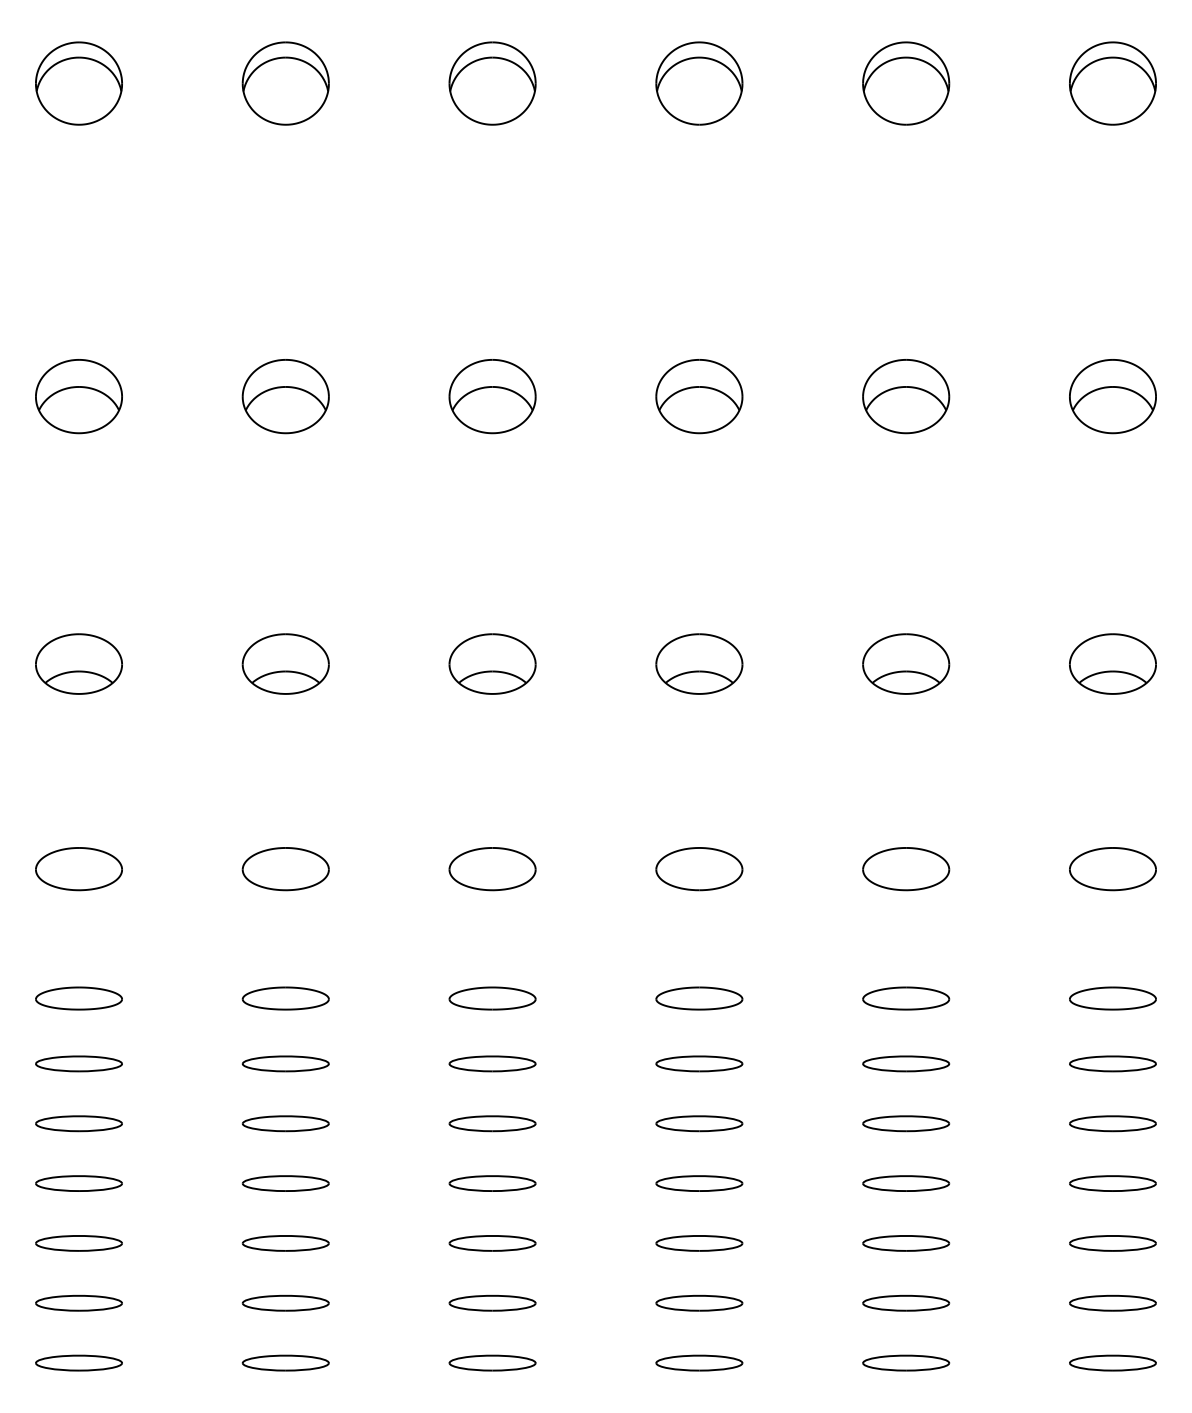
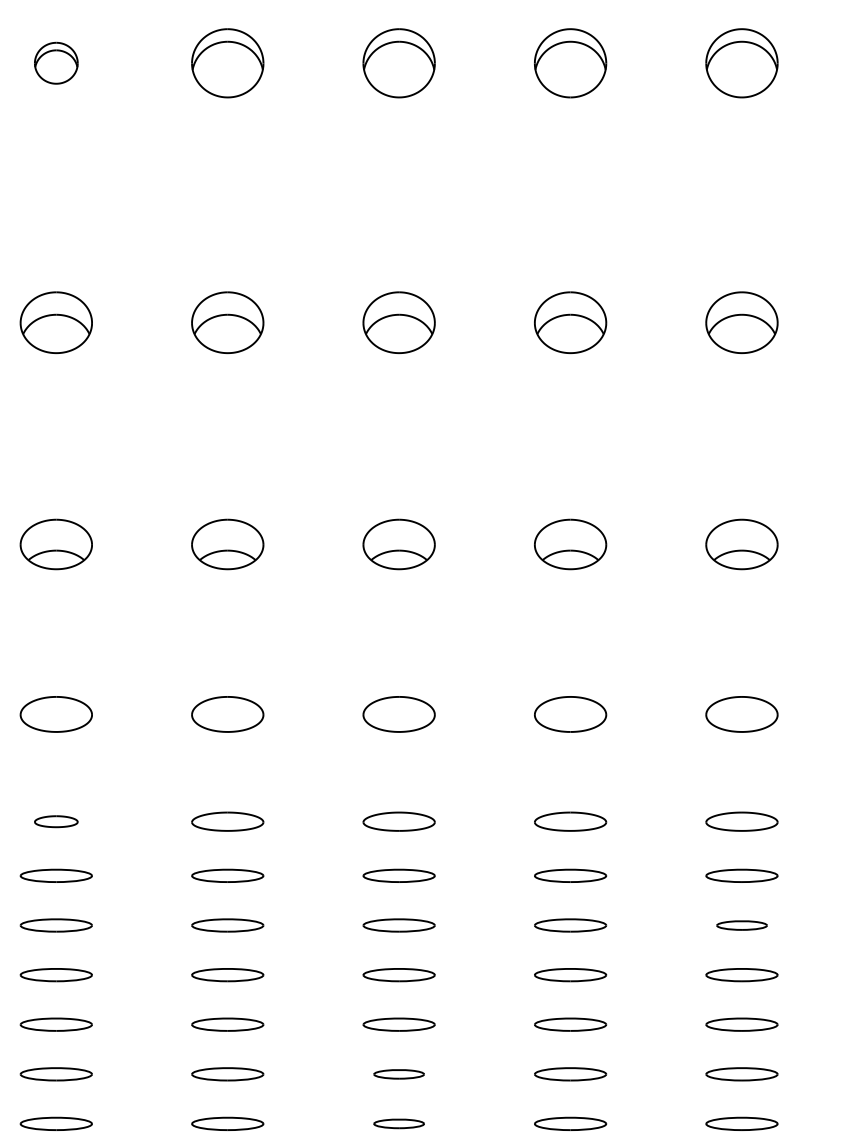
part: (78, 83) -> (55, 63), size x0.6
part: (78, 998) -> (55, 821), size x0.6
part: (906, 1123) -> (742, 925), size x0.7
part: (492, 1303) -> (399, 1074), size x0.7
part: (492, 1362) -> (399, 1123), size x0.7

